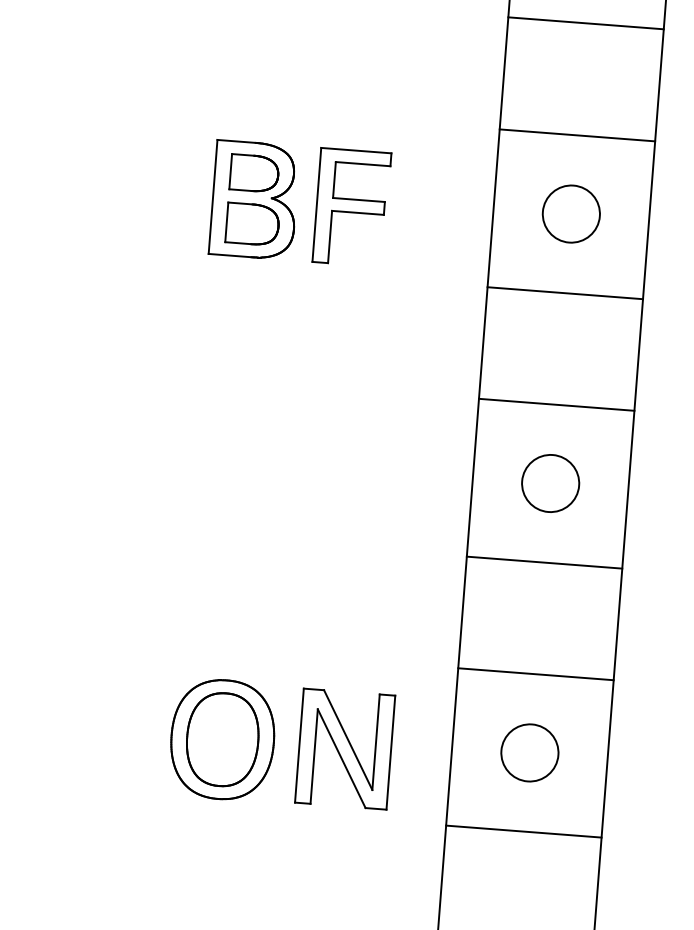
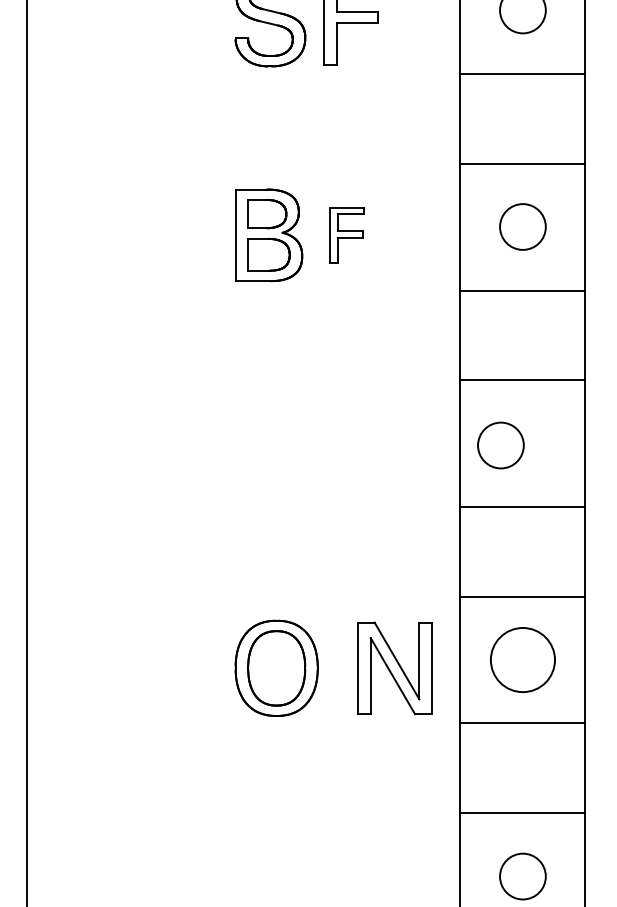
part: (351, 207) -> (346, 235), size x0.6
circle: (550, 483) -> (500, 445), moved
part: (344, 749) -> (394, 668), moved
circle: (529, 752) -> (522, 659), size x1.4

